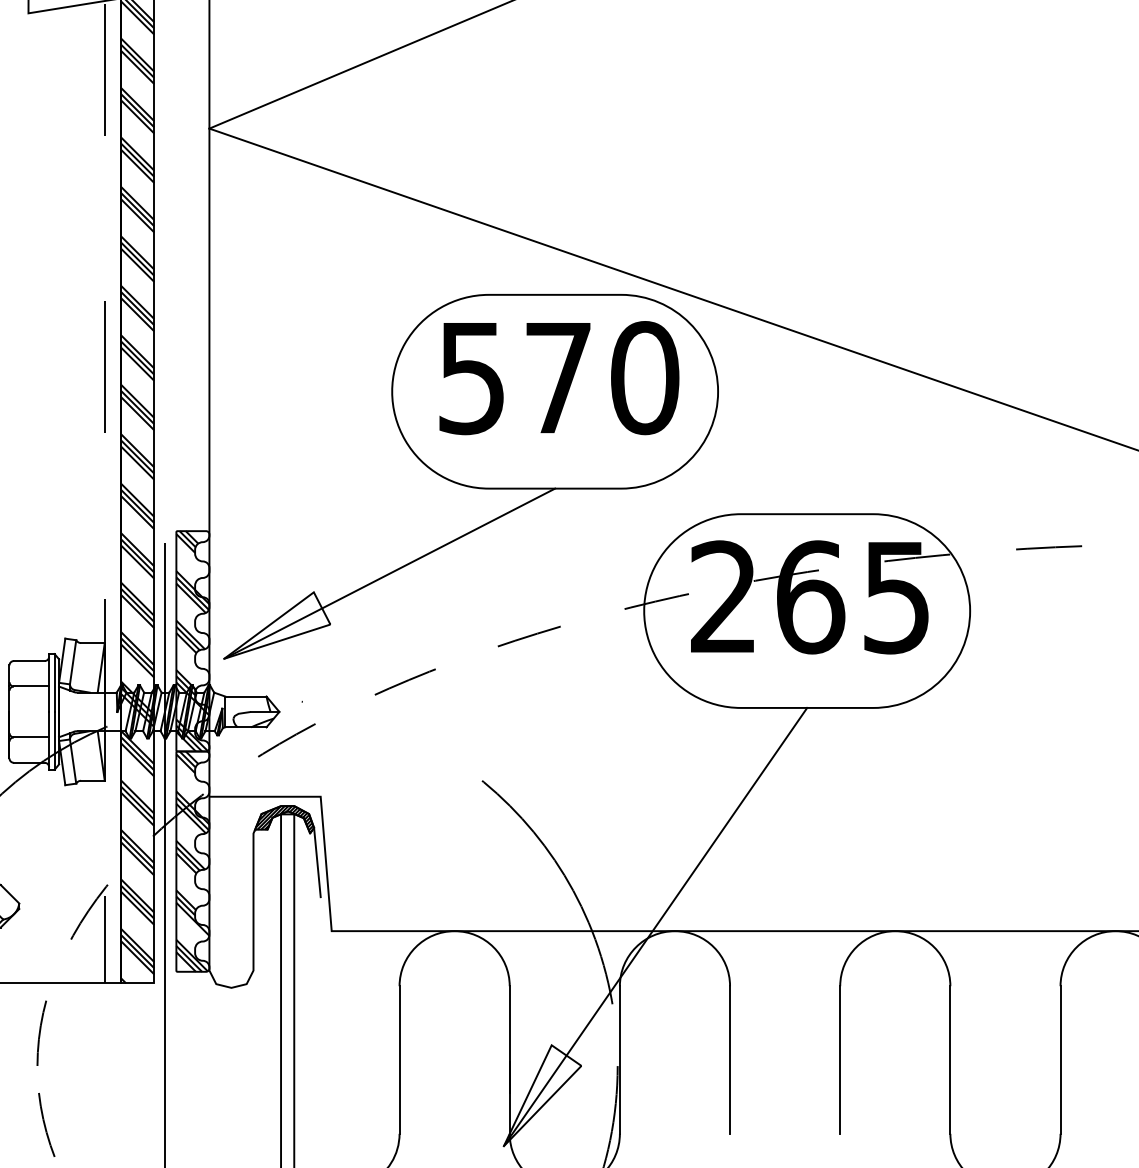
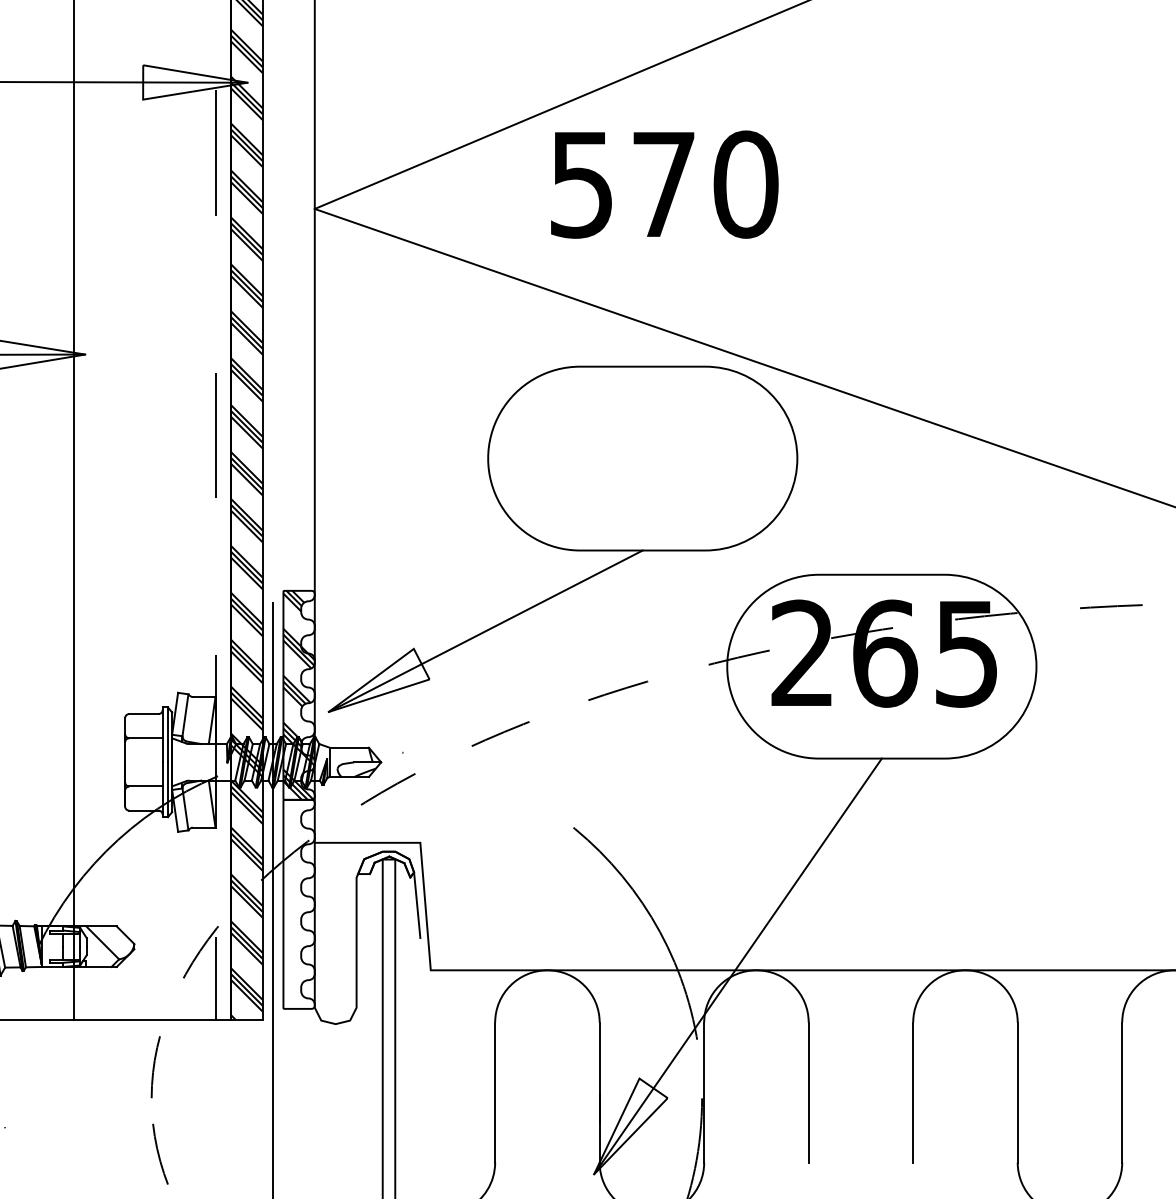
text: (559, 377) -> (664, 184), moved
hatch: (285, 819) -> (386, 864), removed
hatch: (192, 860) -> (298, 903), removed

